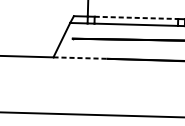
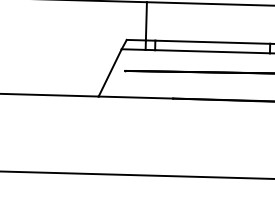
line: (136, 18) -> (213, 42), dashed -> solid
line: (80, 58) -> (136, 97), dashed -> solid

